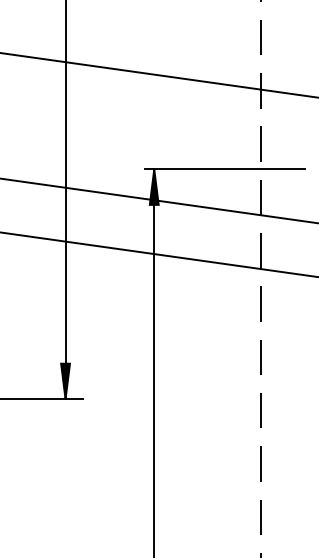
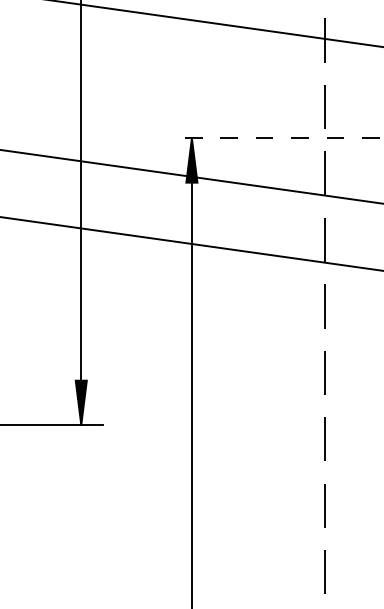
line: (225, 169) -> (280, 138), solid -> dashed

